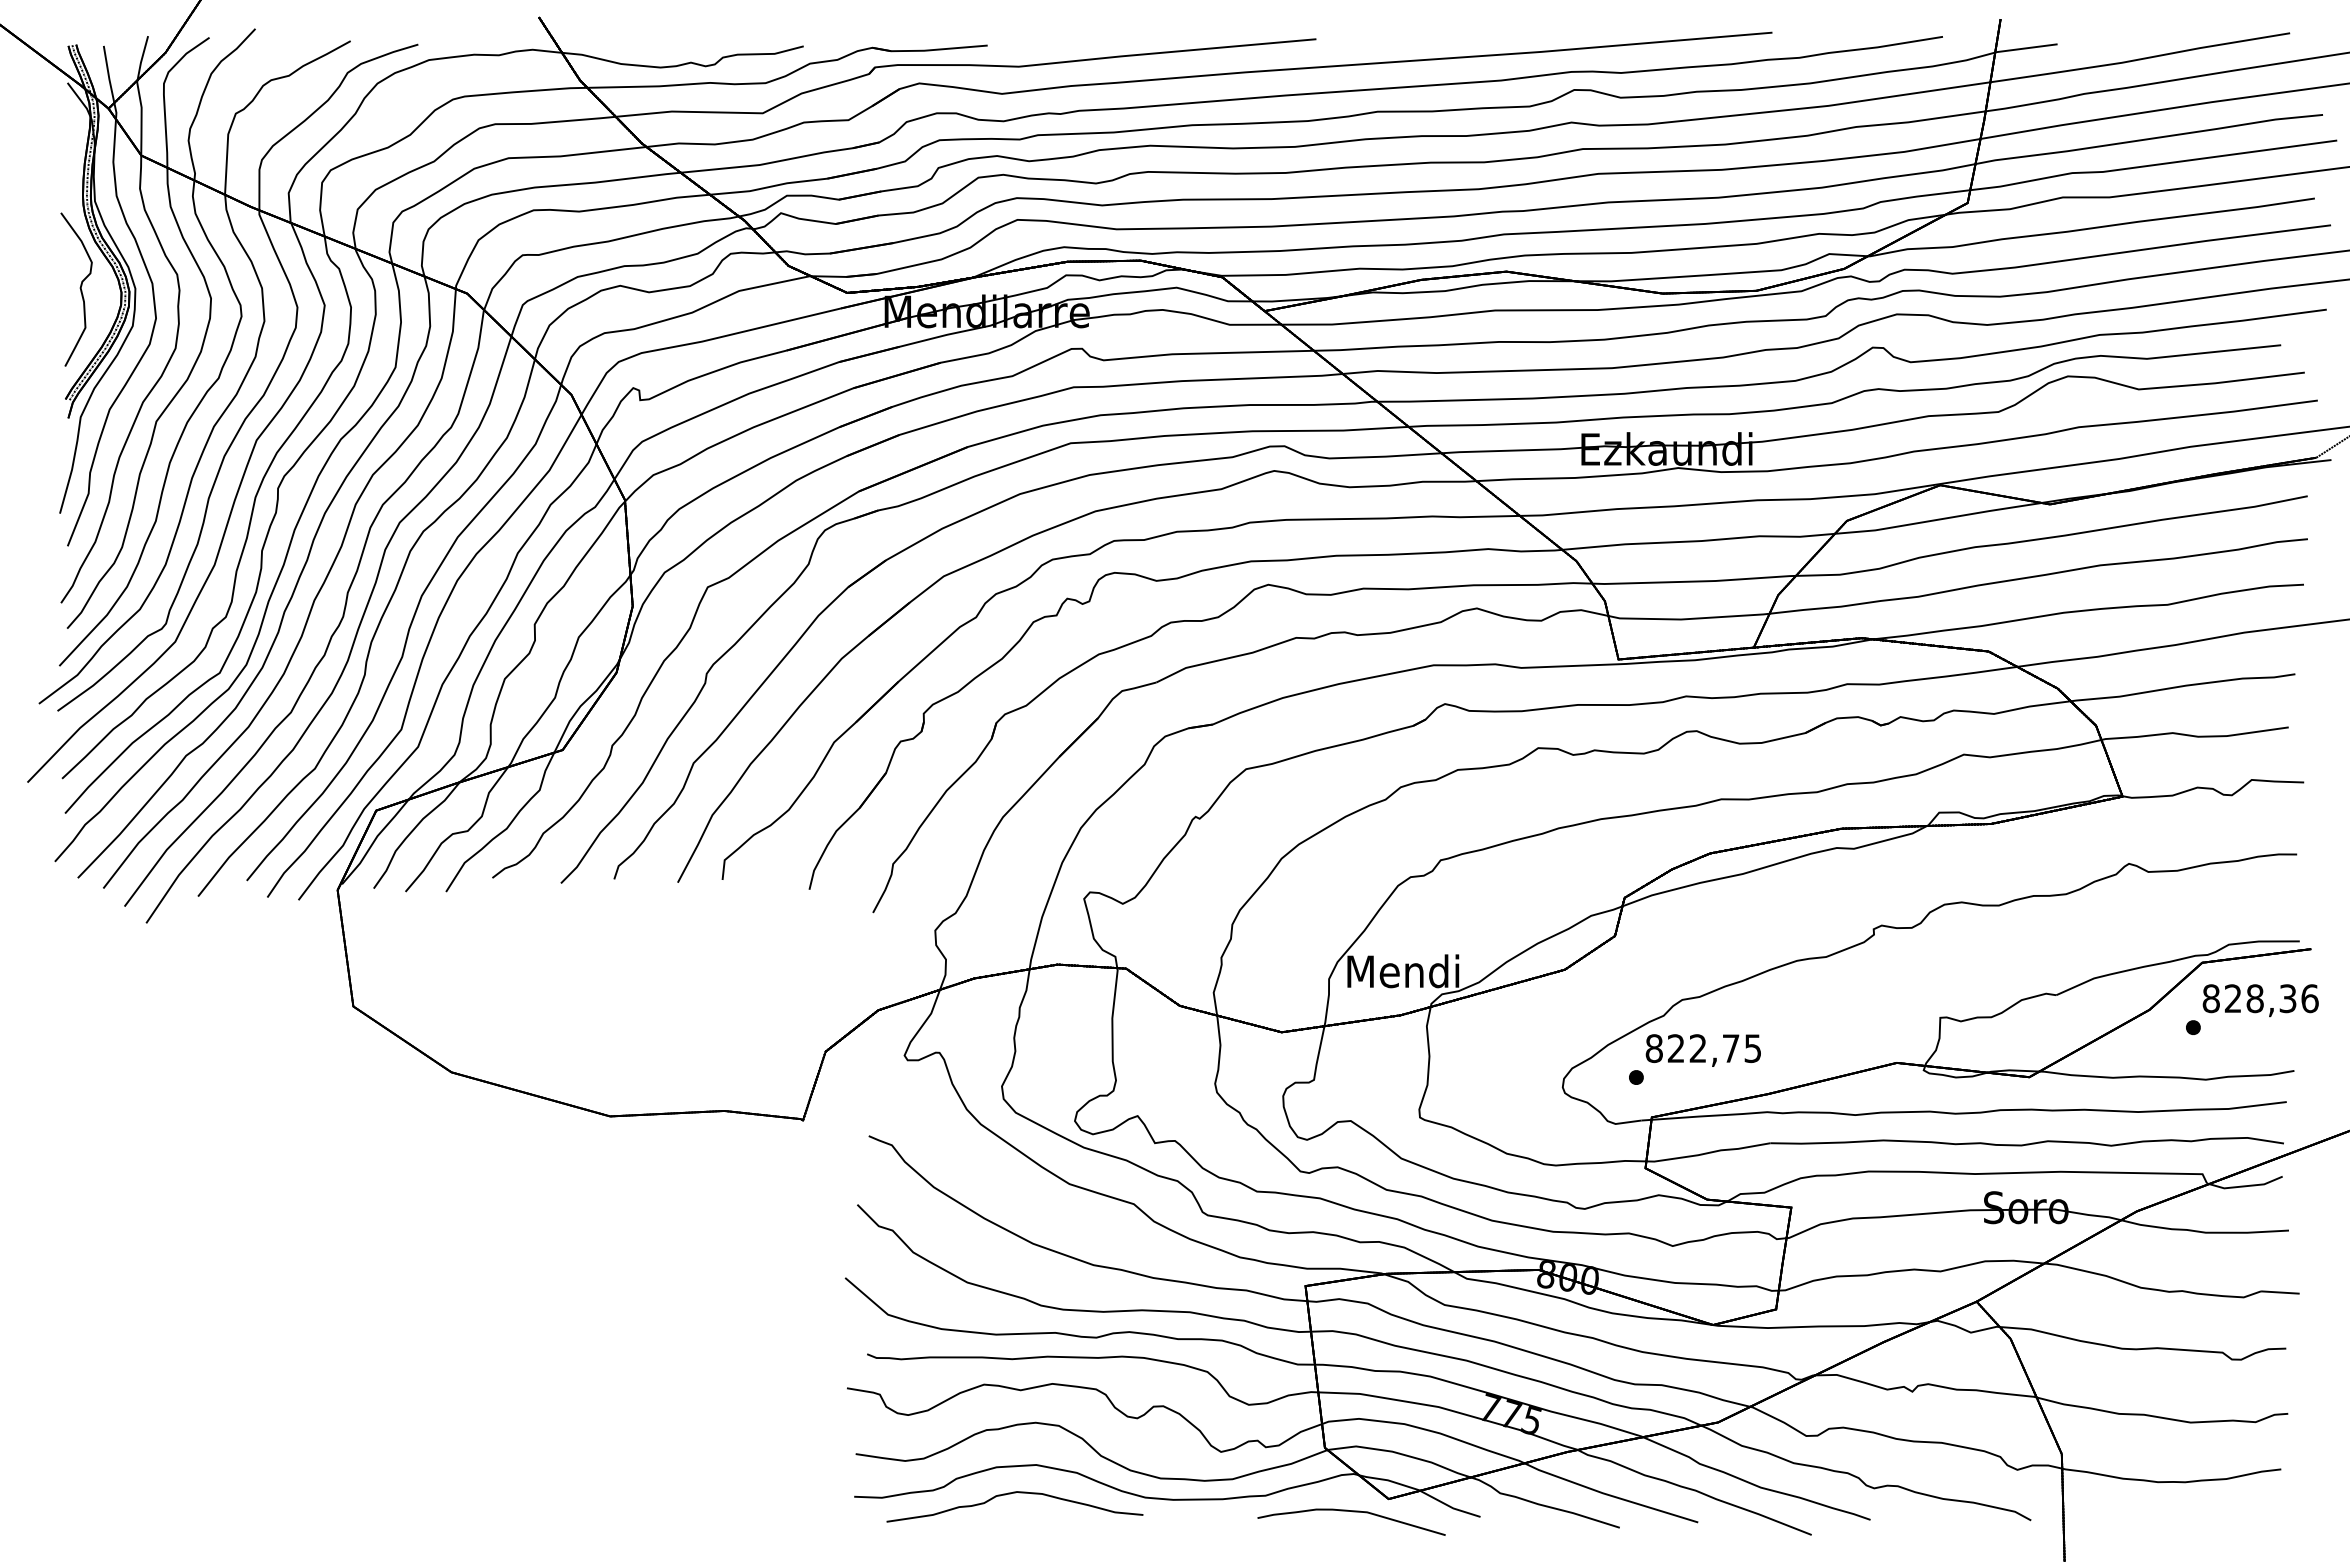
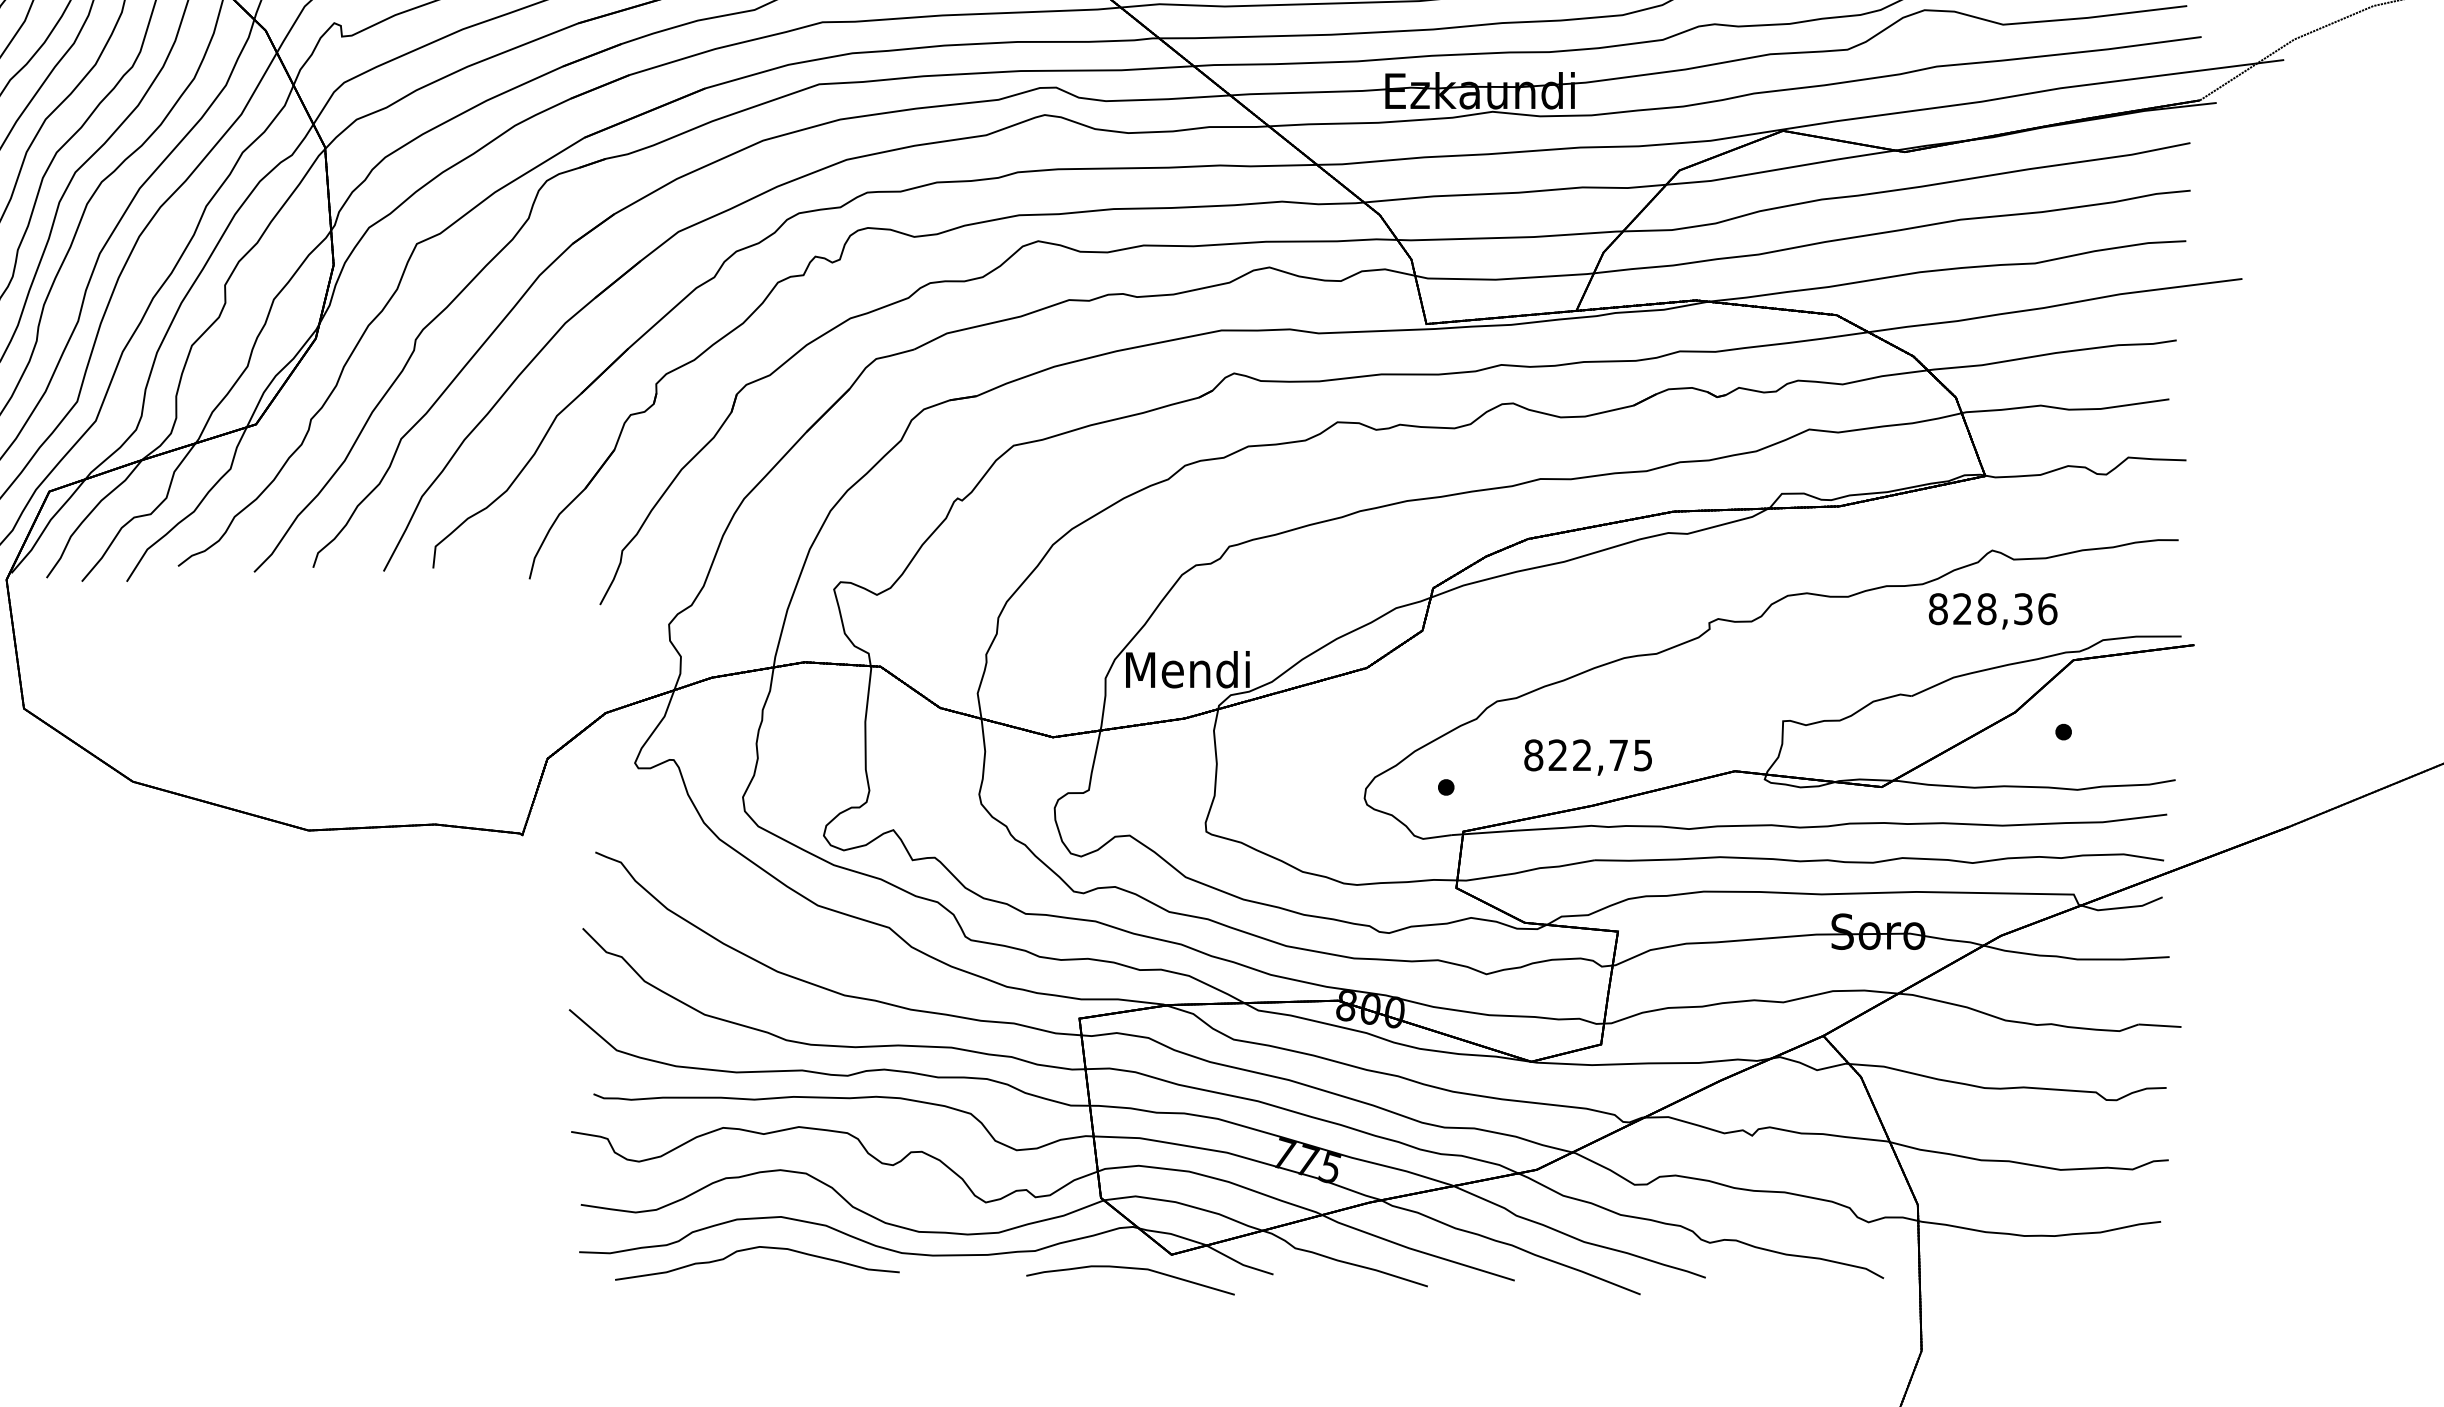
text: (2260, 1000) -> (1992, 611), moved
text: (1702, 1050) -> (1587, 757), moved

